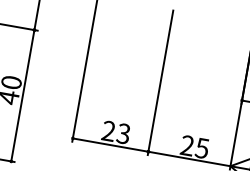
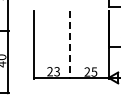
line: (159, 82) -> (69, 45), solid -> dashed

